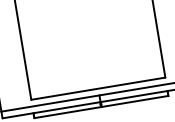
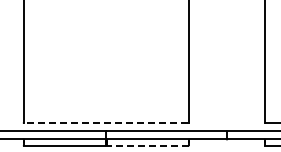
line: (97, 88) -> (105, 122), solid -> dashed
line: (134, 101) -> (147, 145), solid -> dashed

